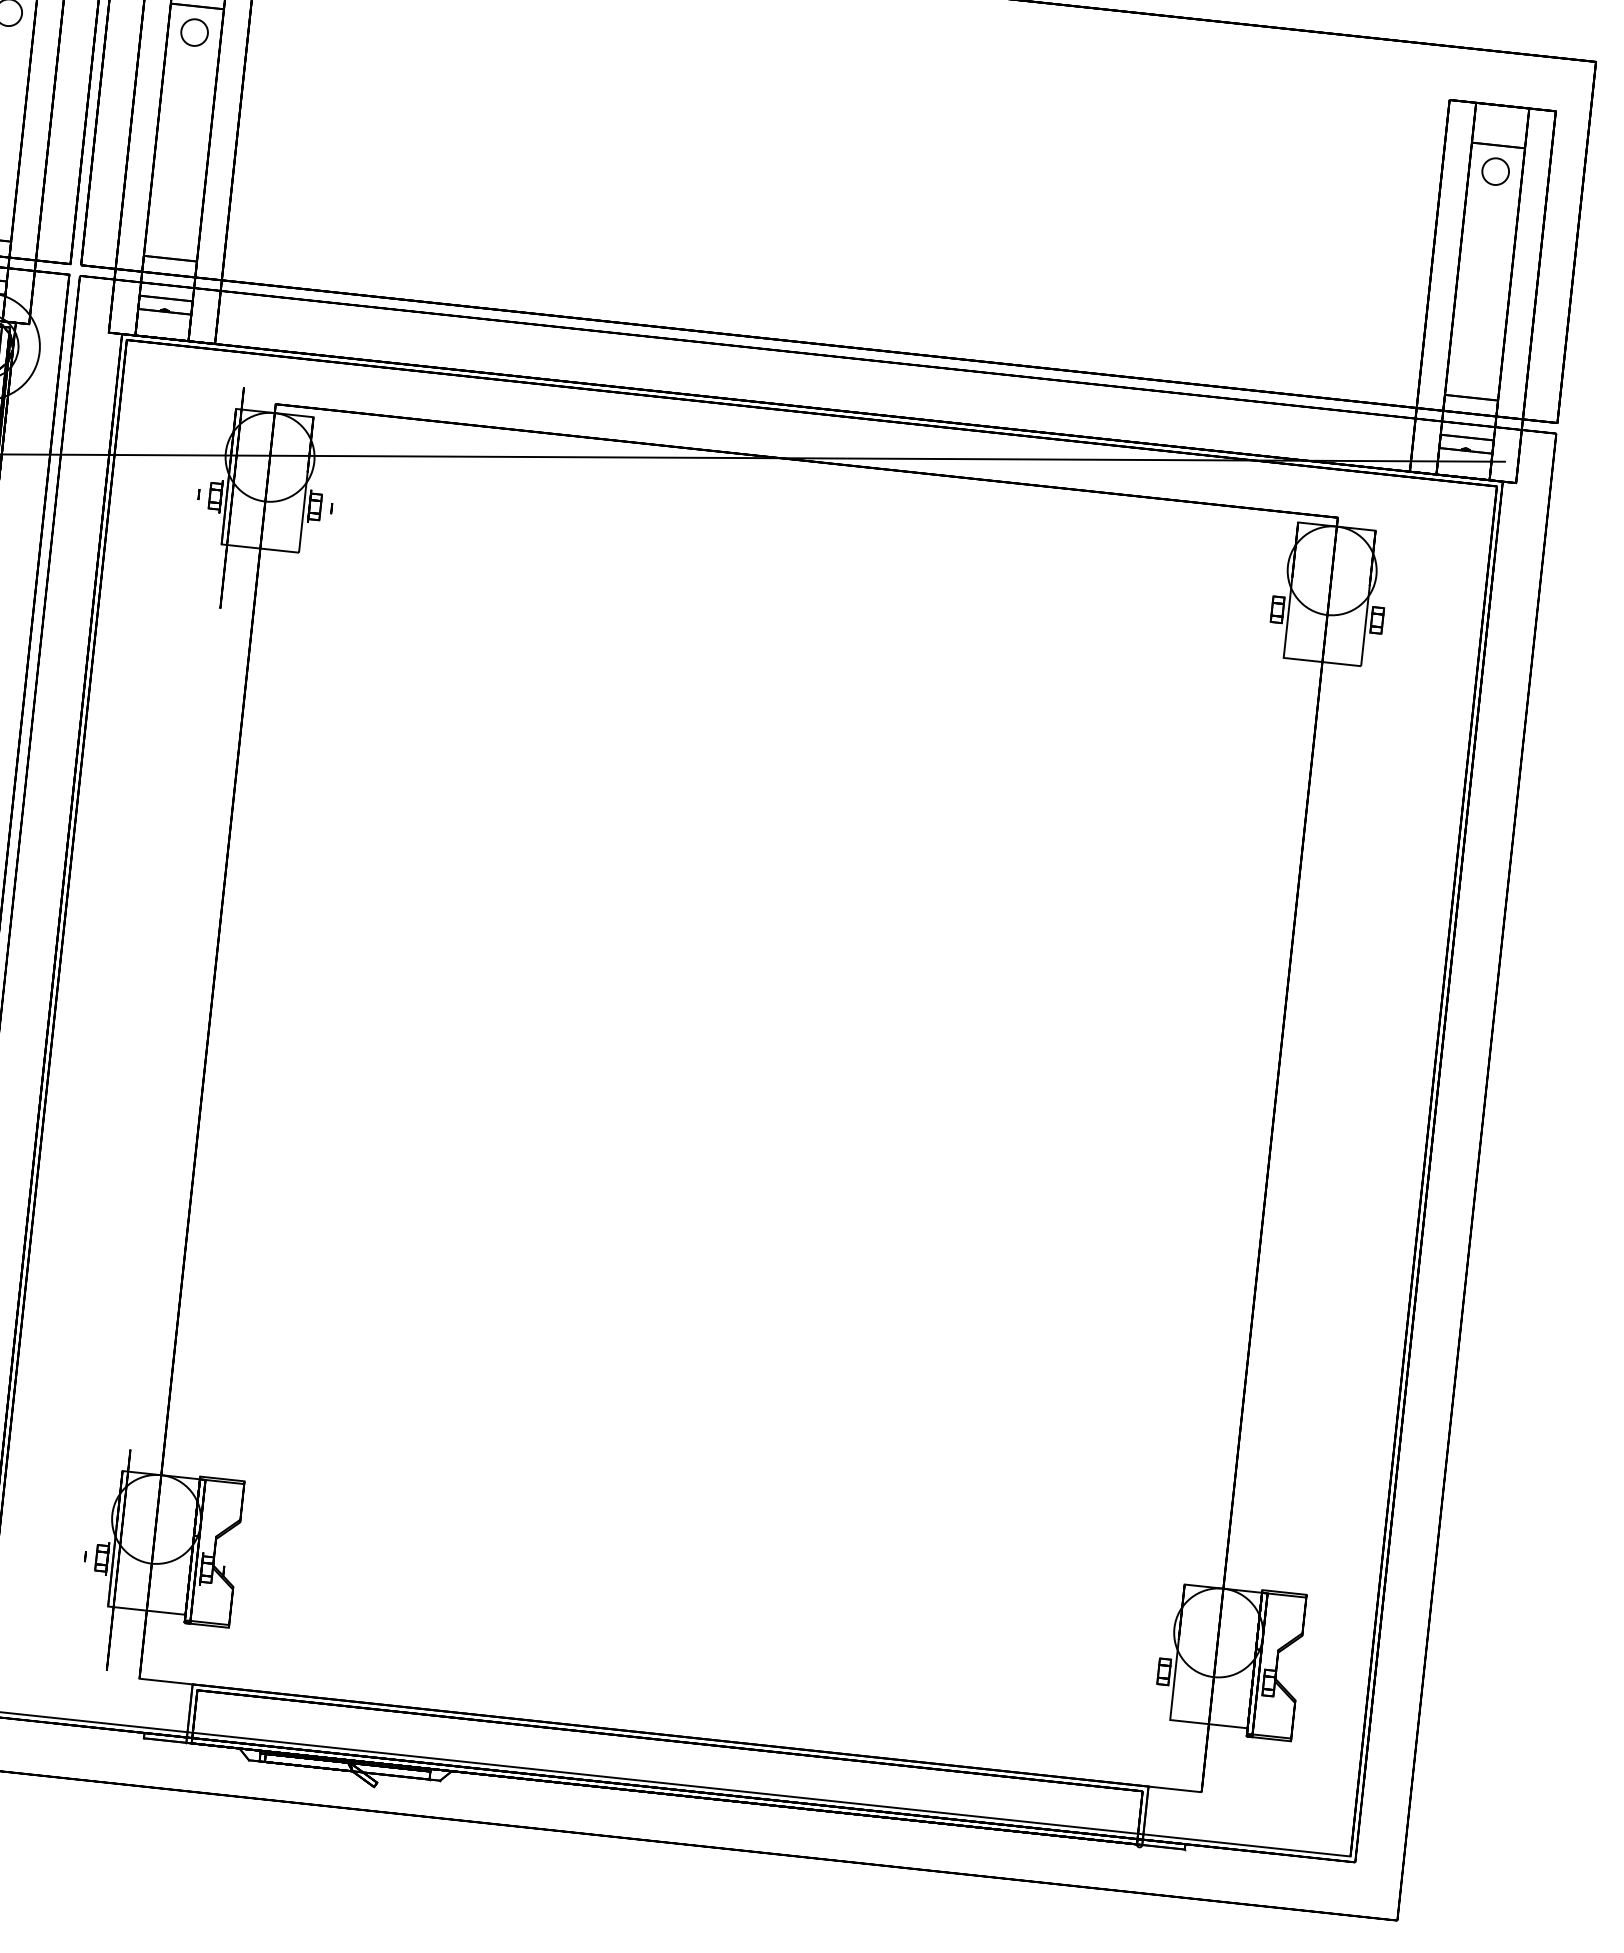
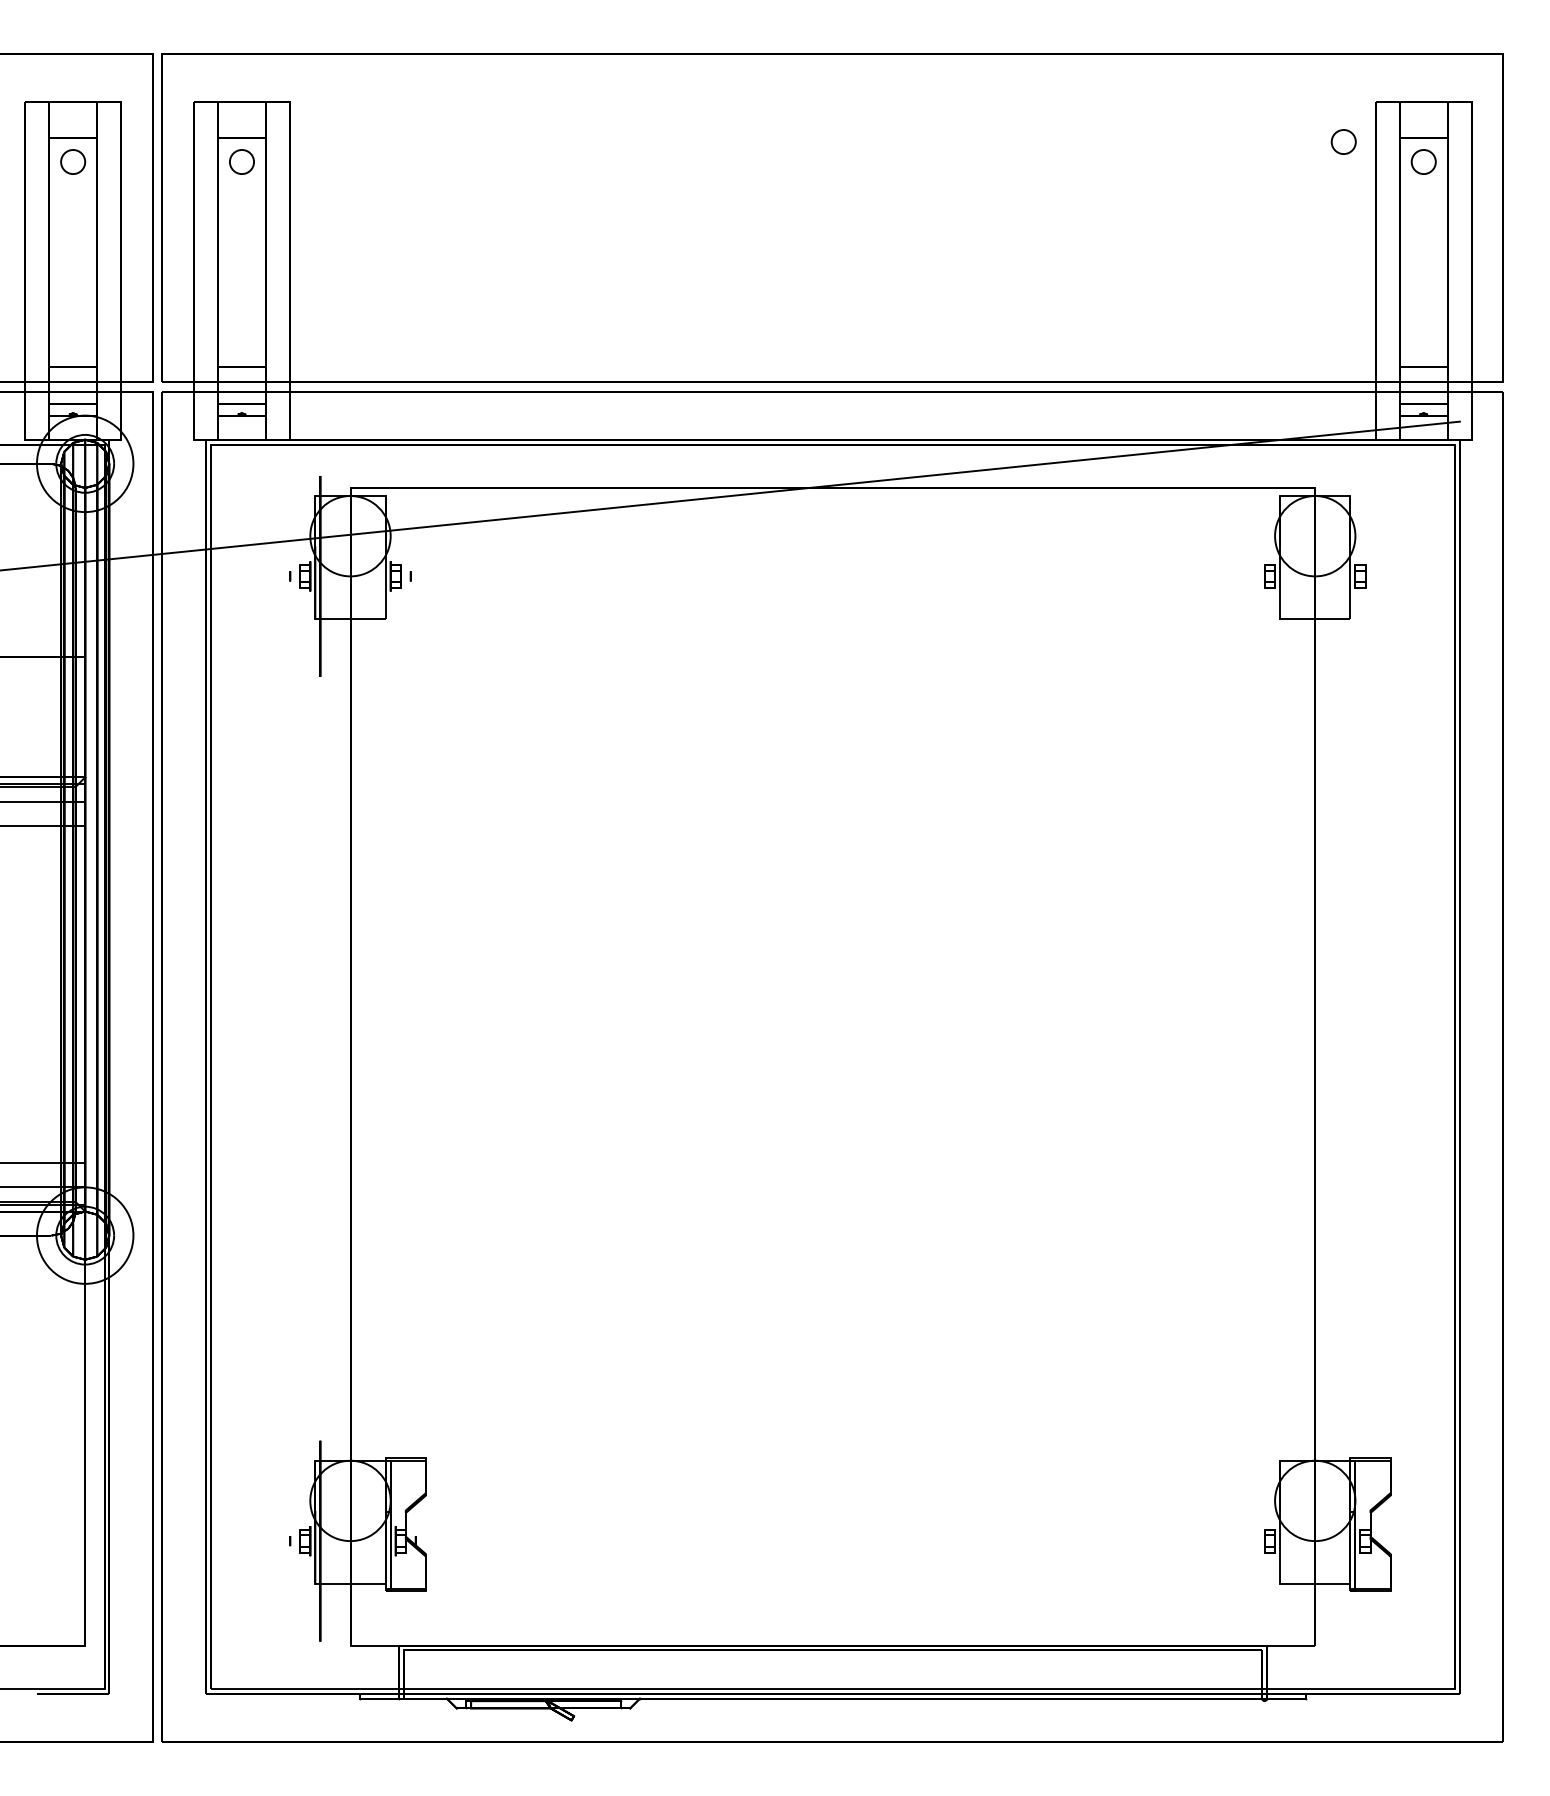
circle: (1409, 139) -> (1343, 141), added

